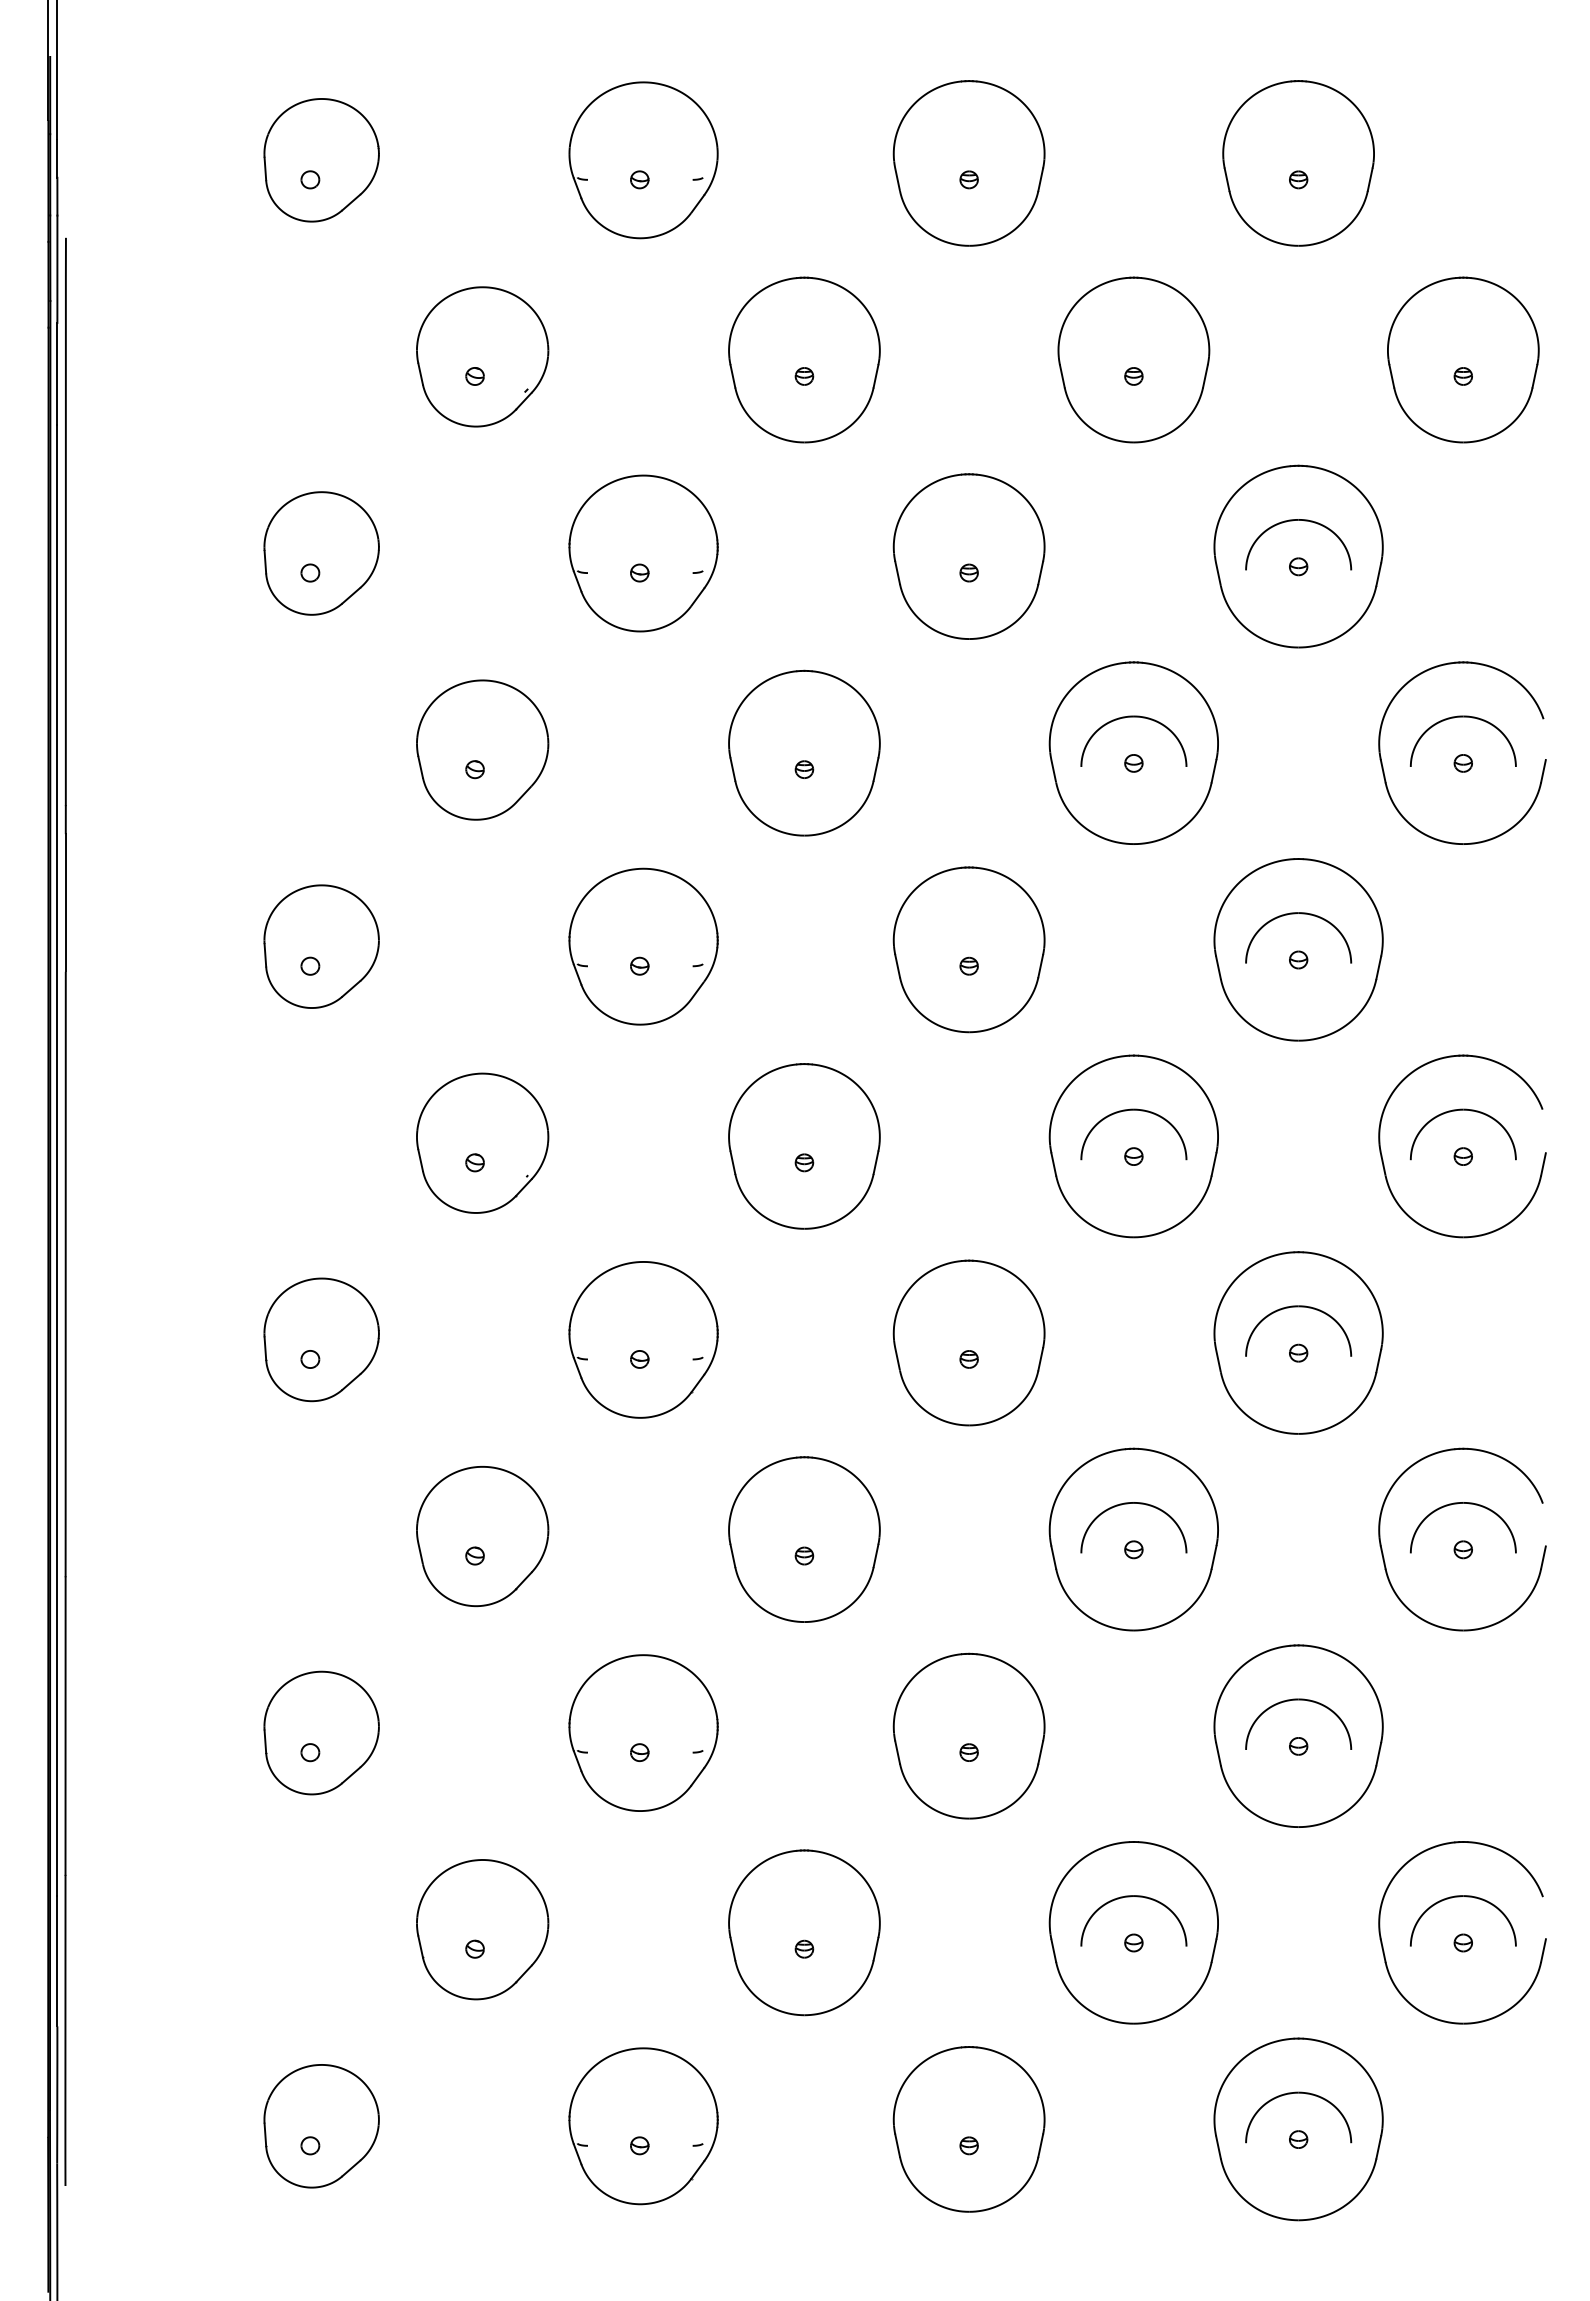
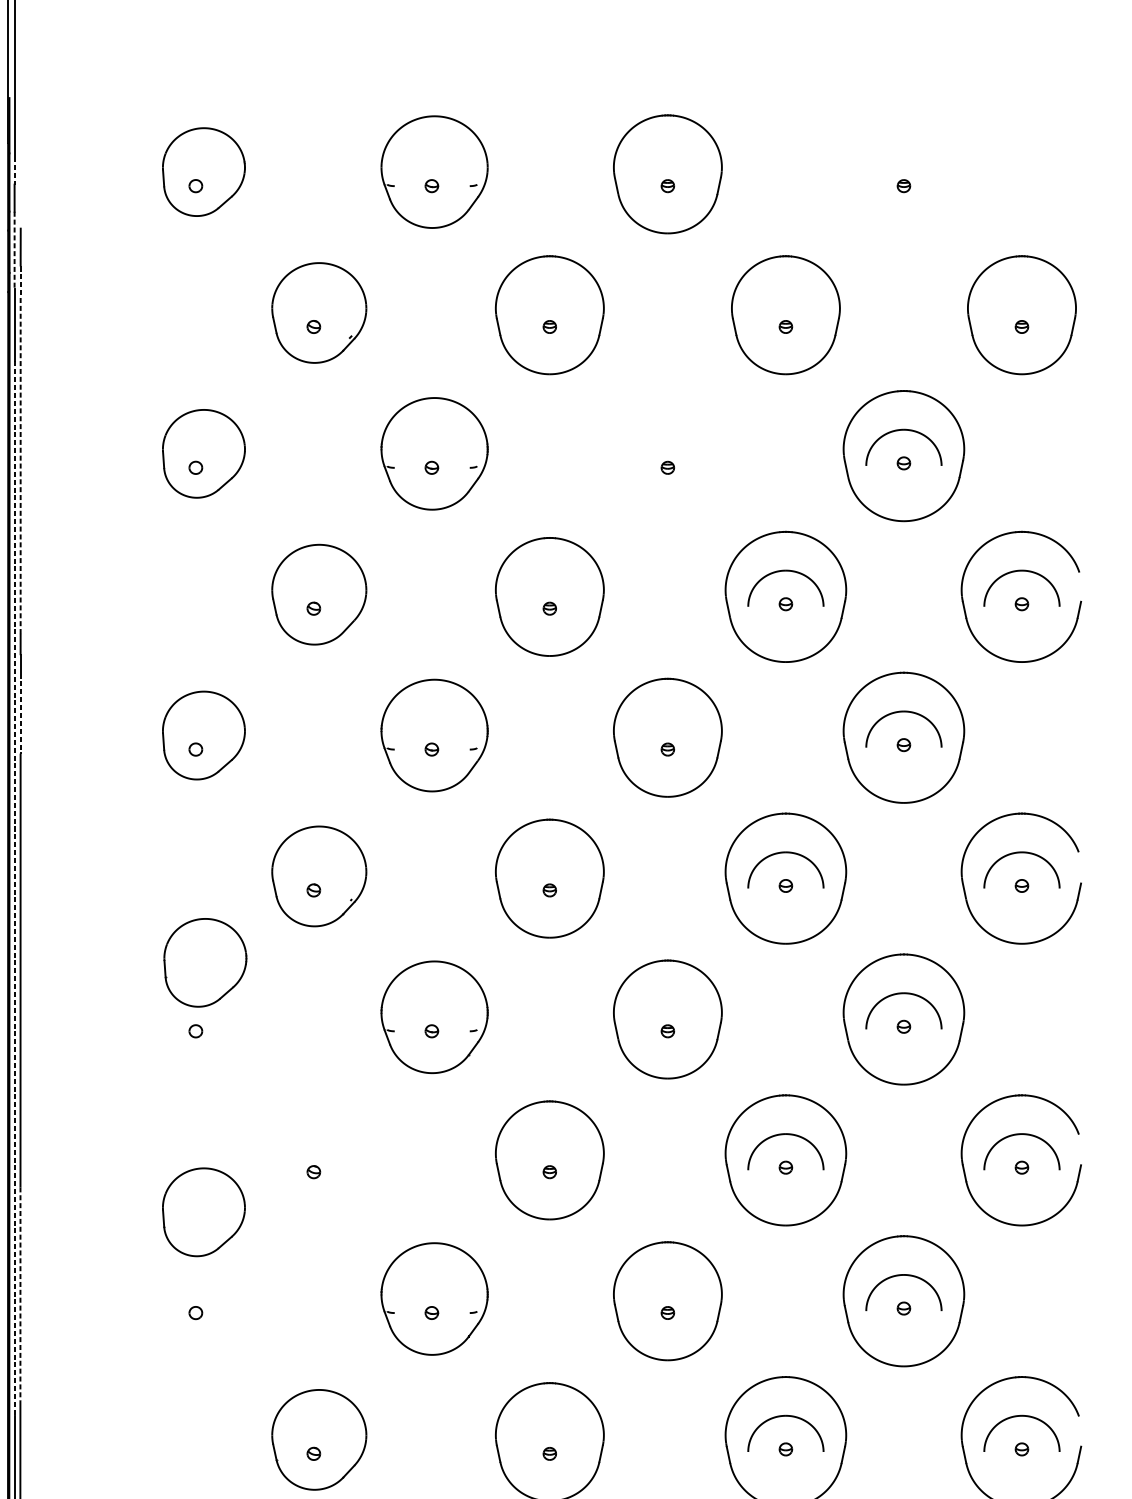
line: (57, 158) -> (14, 170), solid -> dashed
part: (1298, 163) -> (903, 174), removed
line: (57, 269) -> (14, 250), solid -> dashed
line: (65, 548) -> (20, 450), solid -> dashed
part: (968, 556) -> (667, 456), removed
line: (65, 915) -> (20, 713), solid -> dashed
line: (57, 1160) -> (14, 888), solid -> dashed
part: (321, 1339) -> (205, 962), moved
part: (482, 1536) -> (319, 1158), removed
line: (65, 1726) -> (20, 1294), solid -> dashed
part: (321, 1732) -> (203, 1211), moved

